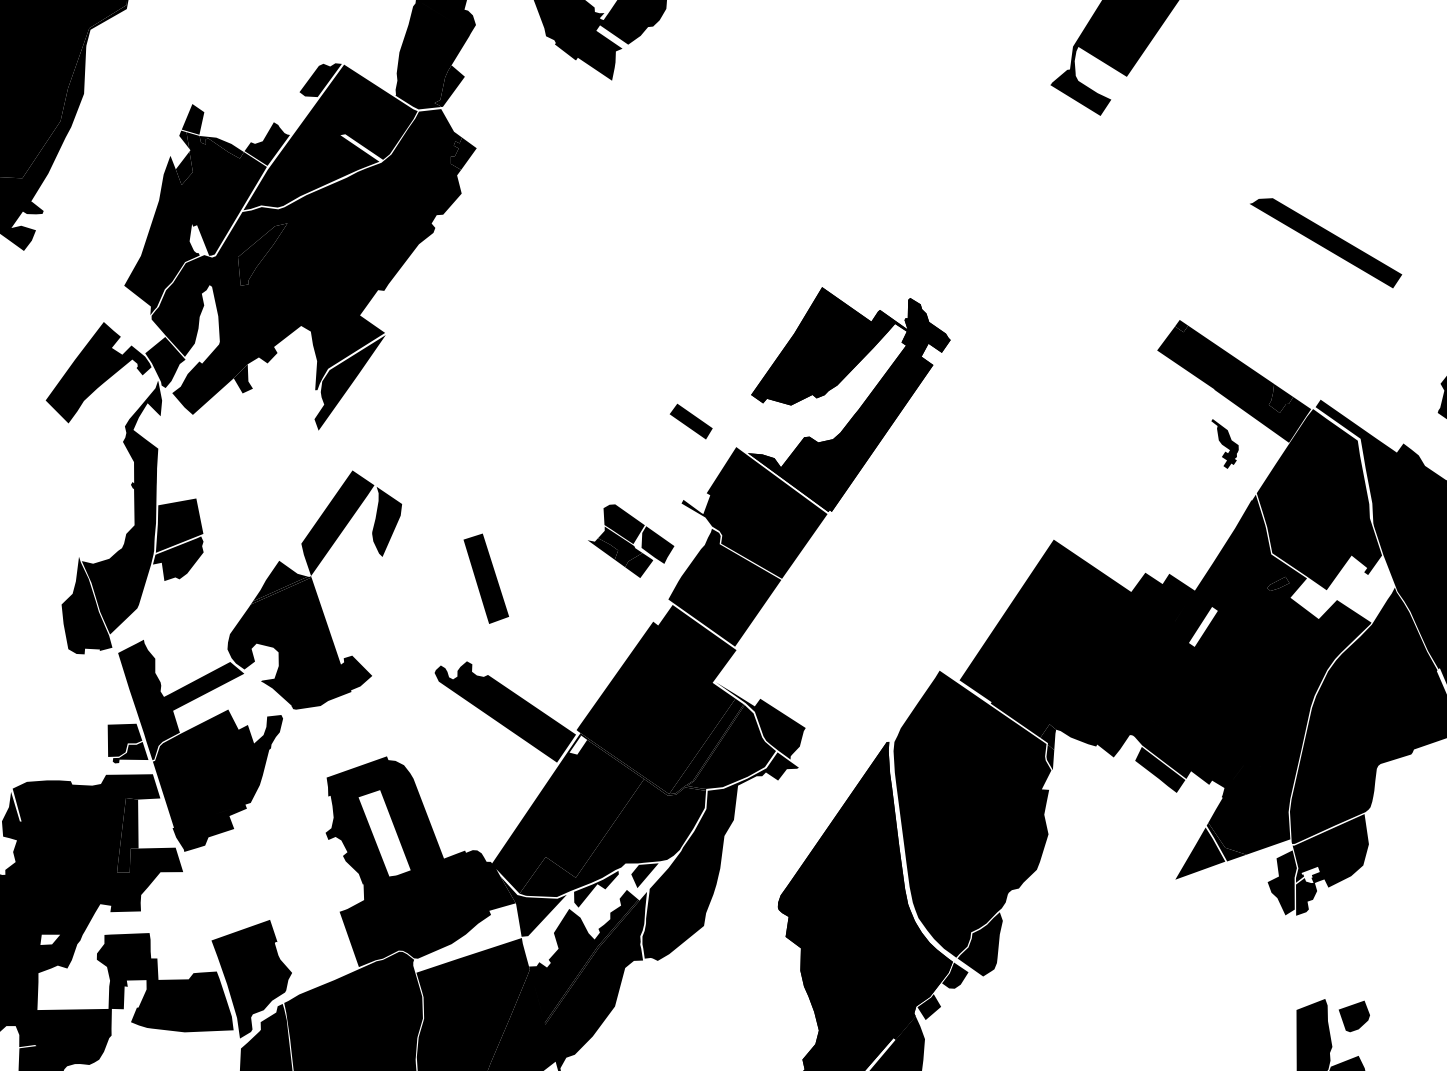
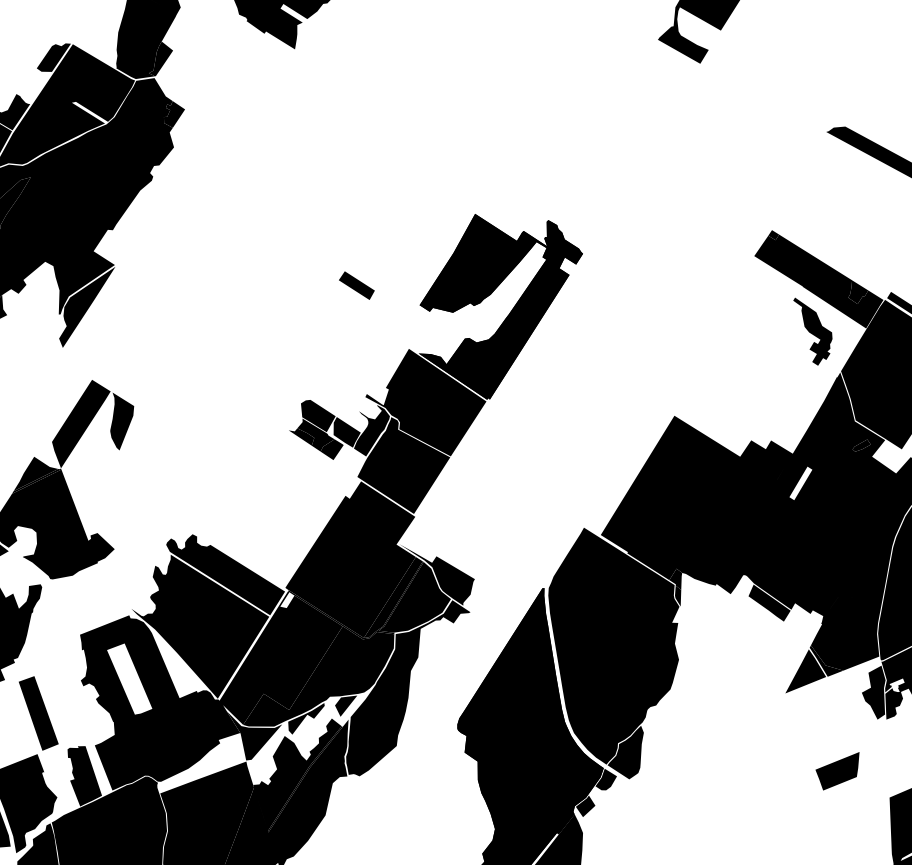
part: (690, 421) -> (356, 285), moved
part: (1224, 443) -> (812, 331), size x1.67
fill: (687, 544) -> (371, 430), added
part: (485, 578) -> (38, 713), moved
fill: (472, 773) -> (200, 626), added
fill: (326, 948) -> (85, 776), added
part: (1235, 975) -> (838, 770), added

